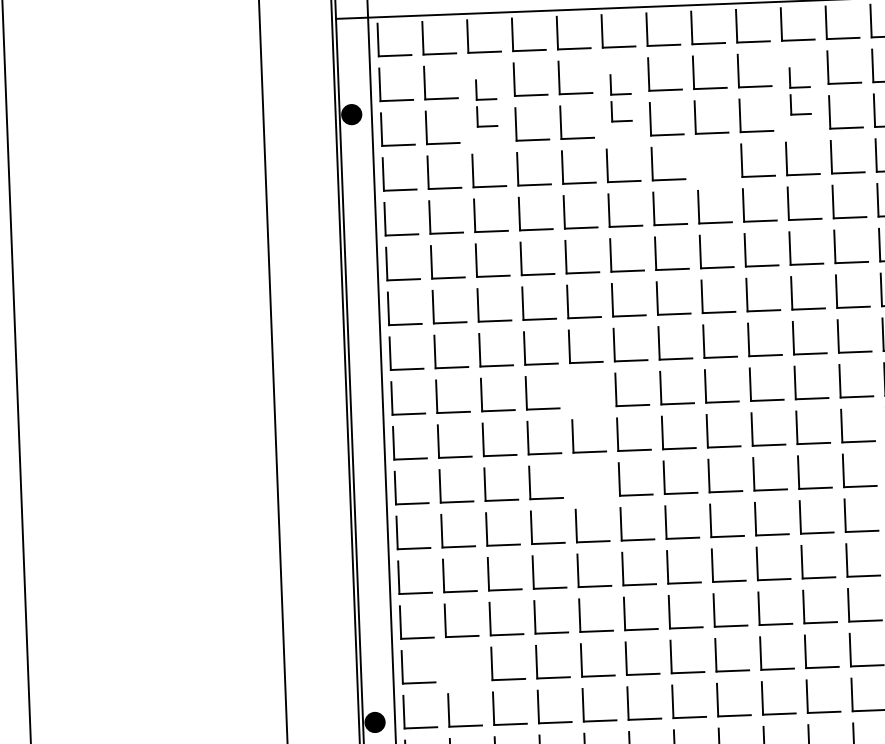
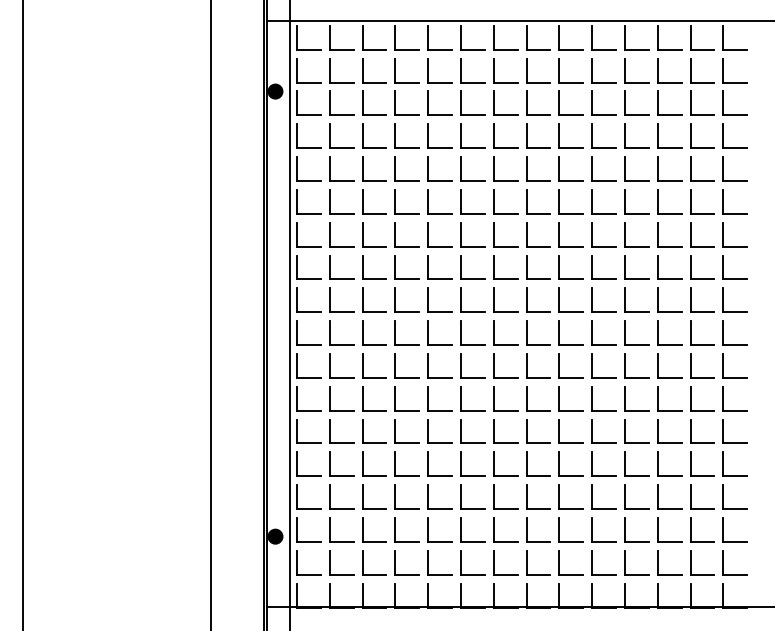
part: (799, 90) -> (603, 86), size x1.67
part: (620, 97) -> (472, 86), size x1.67
part: (486, 102) -> (374, 86), size x1.67
part: (698, 161) -> (527, 135), added
part: (571, 390) -> (428, 299), added
part: (575, 480) -> (428, 365), added
part: (448, 664) -> (330, 496), added

